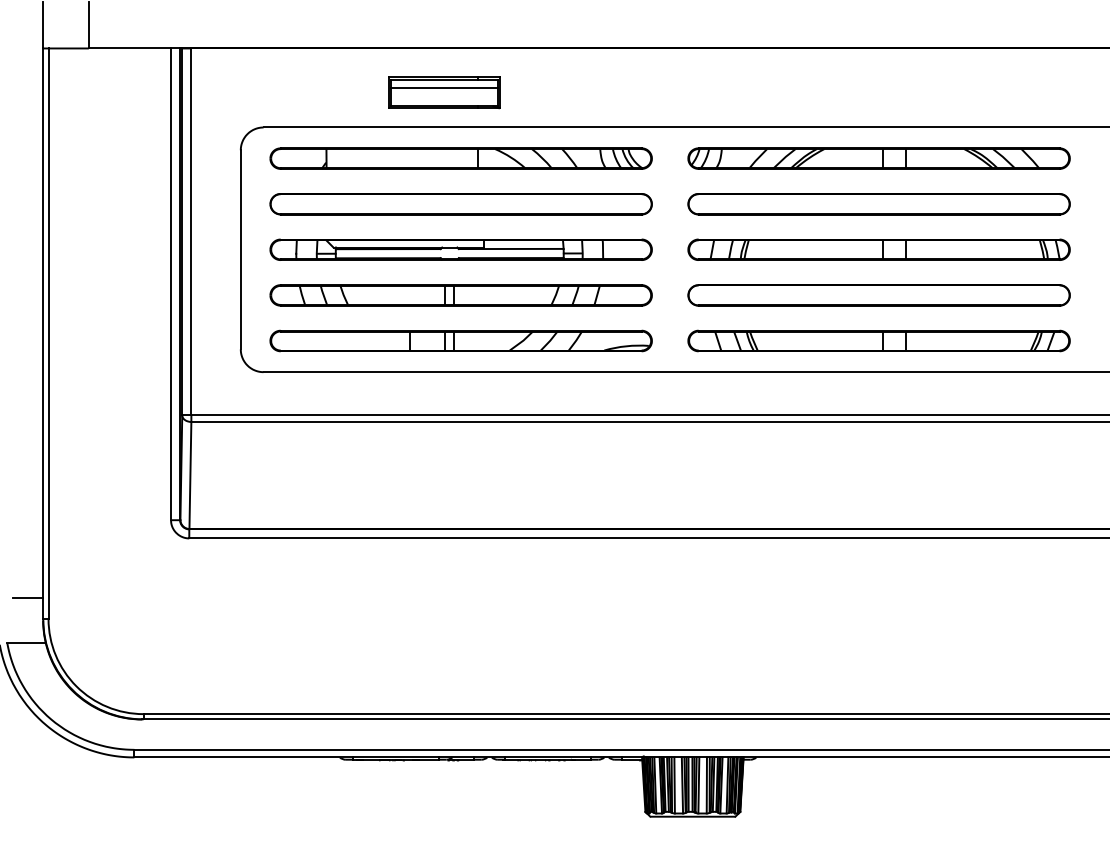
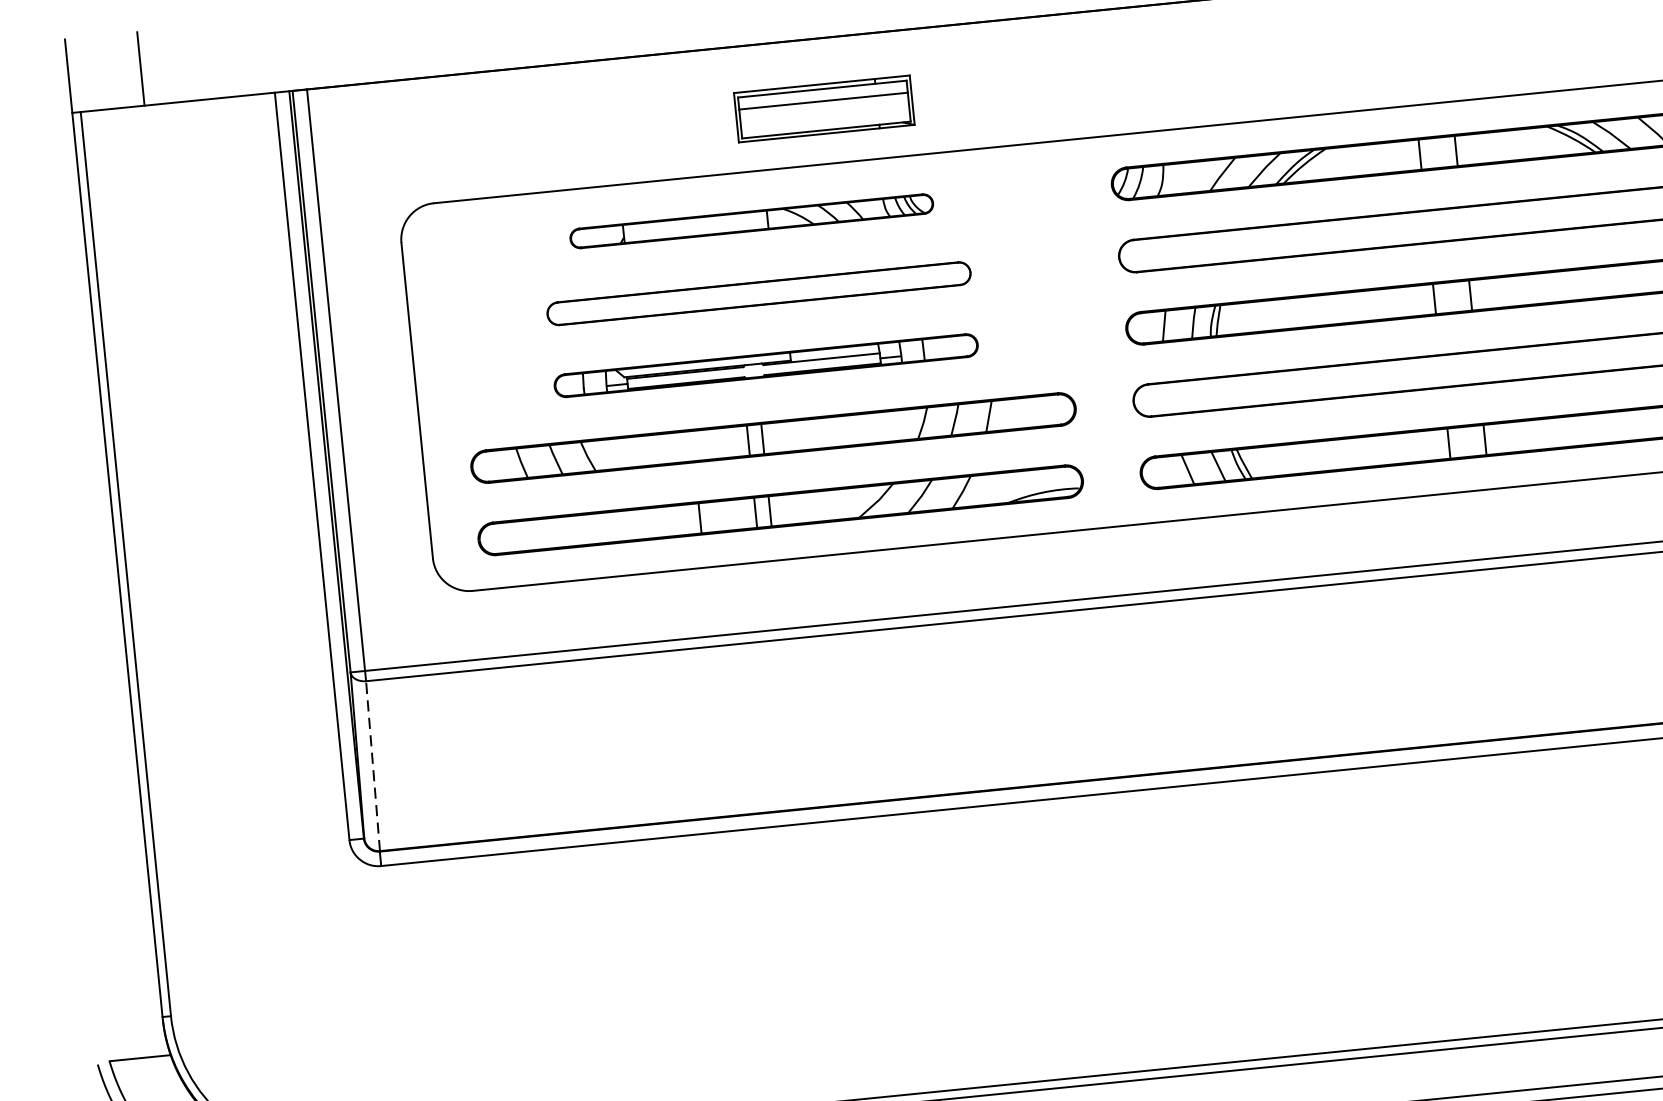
part: (444, 92) -> (824, 108), moved
part: (460, 158) -> (750, 221), size x0.6
part: (460, 204) -> (758, 294), size x0.7
part: (460, 249) -> (765, 365), size x0.7
line: (190, 475) -> (373, 766), solid -> dashed
line: (27, 597) -> (134, 985), removed

